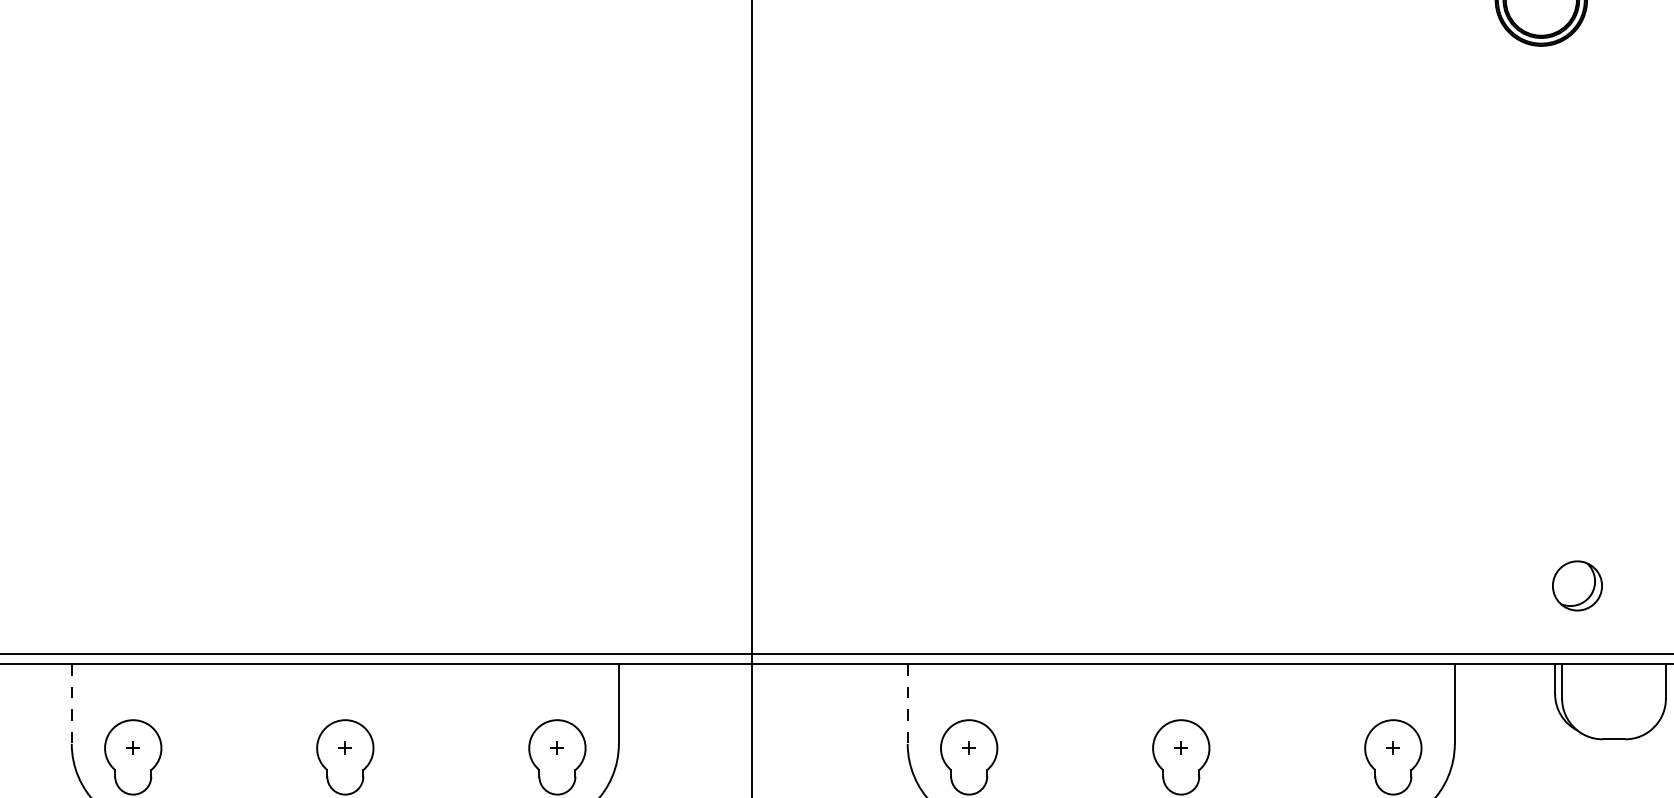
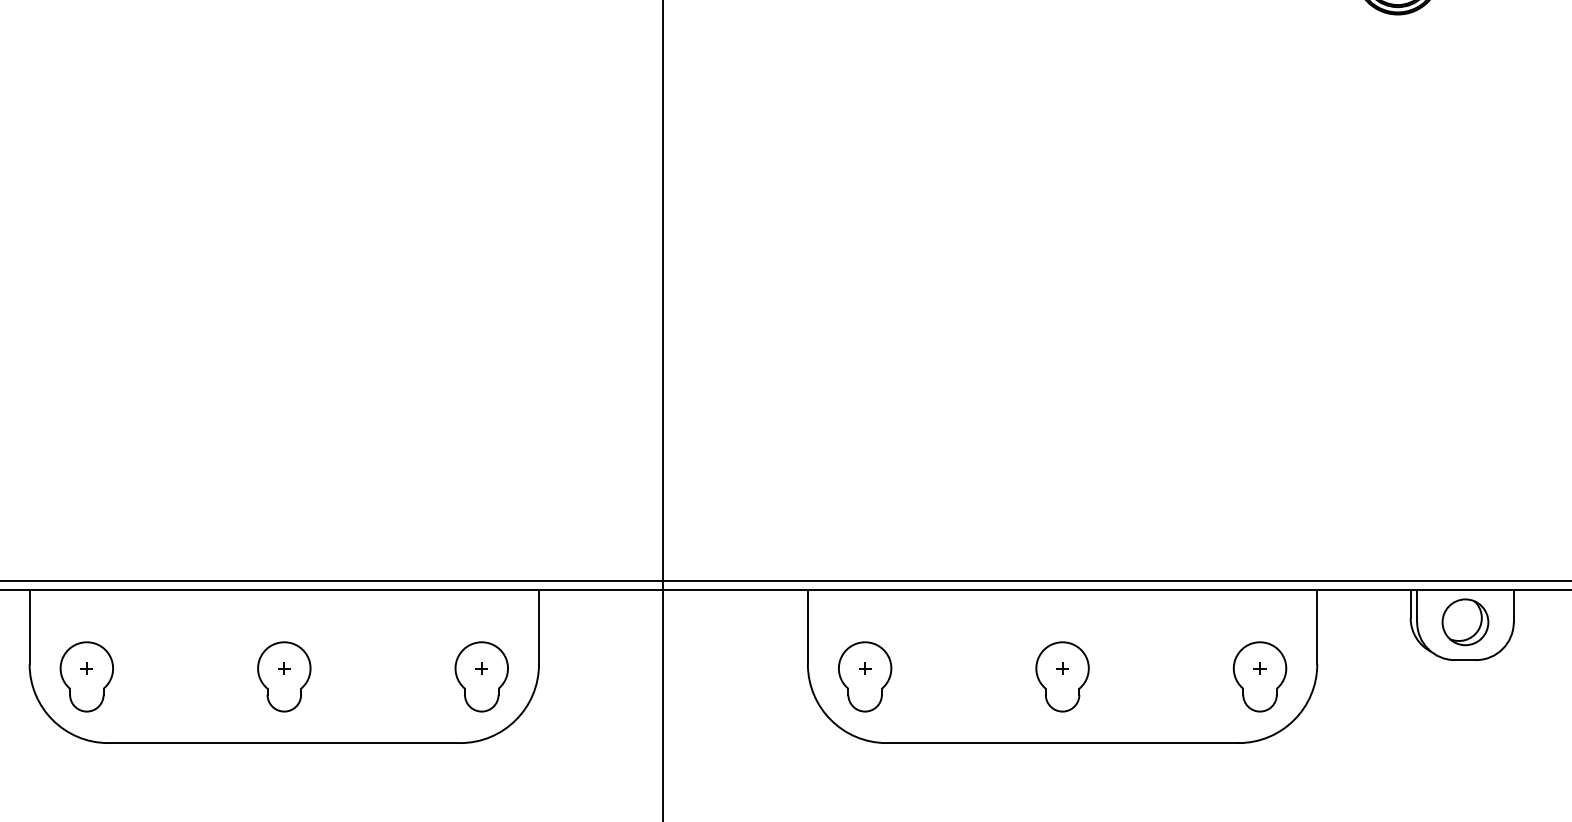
part: (1577, 586) -> (1465, 622), moved
line: (71, 704) -> (29, 627), dashed -> solid
line: (907, 704) -> (807, 627), dashed -> solid

